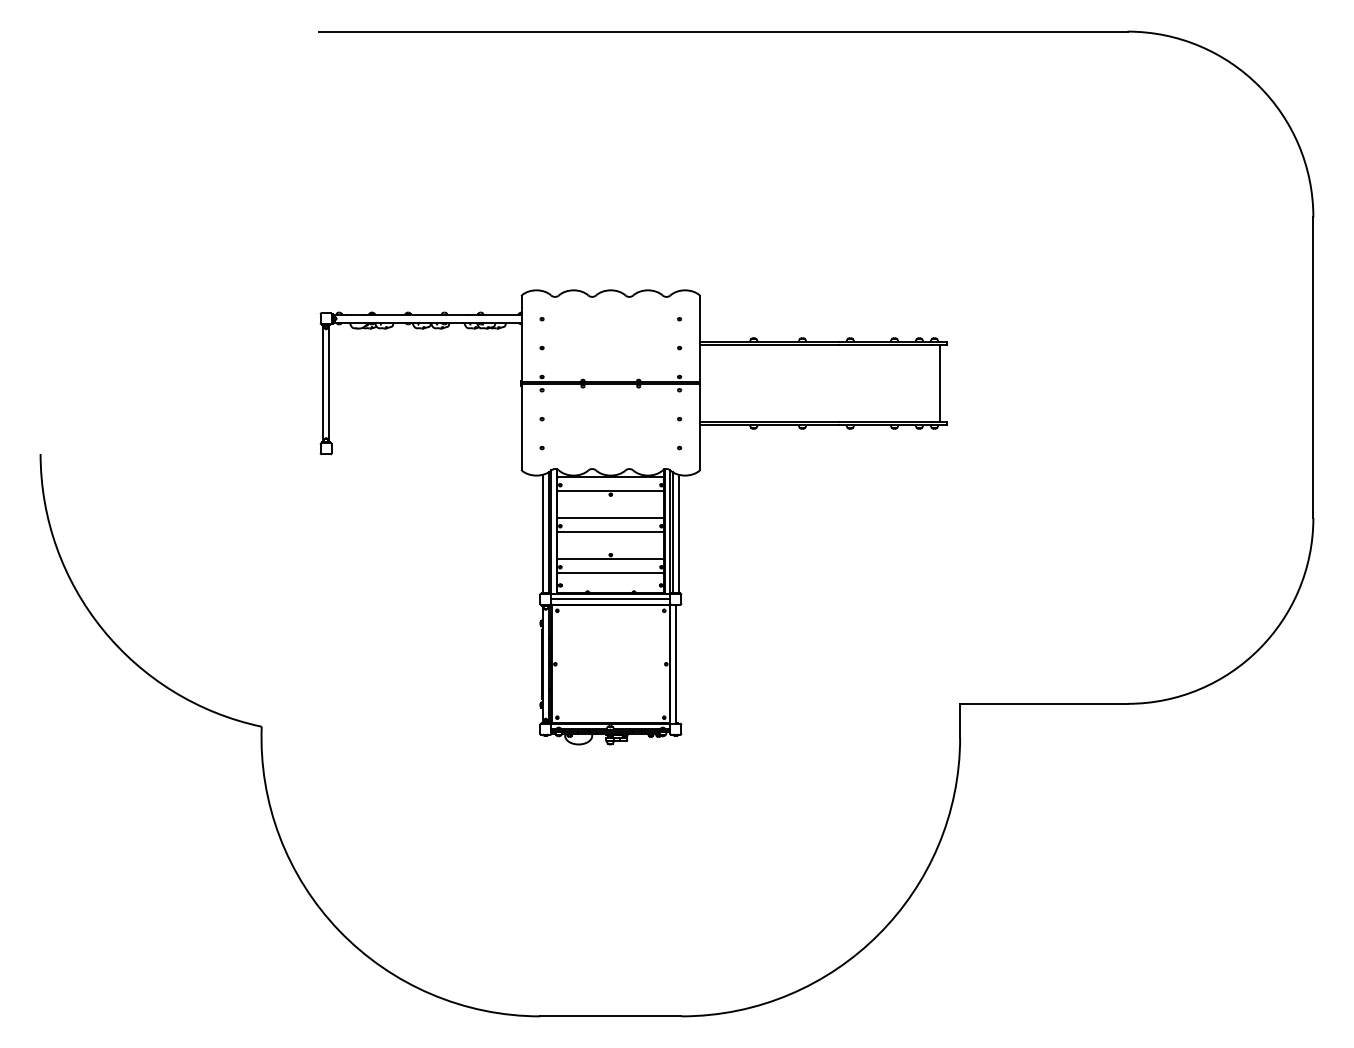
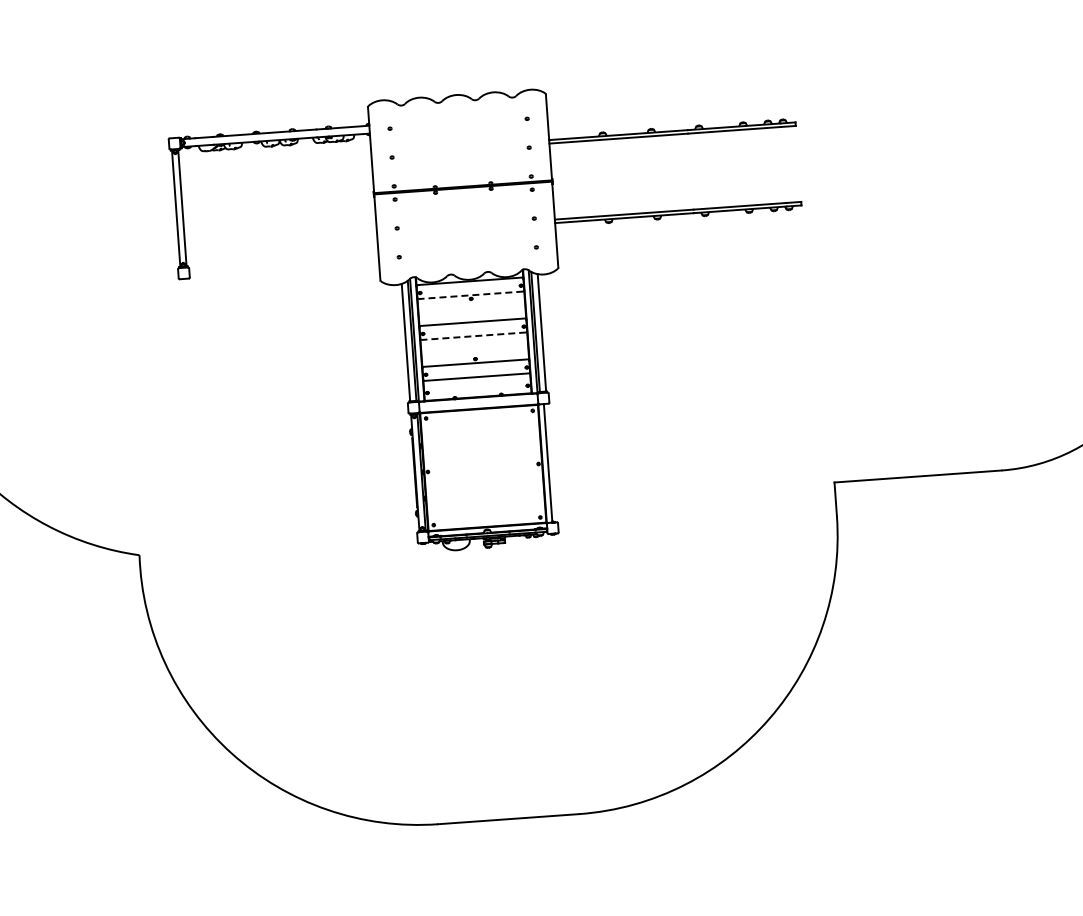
line: (940, 383) -> (792, 164), removed
line: (610, 491) -> (470, 295), solid -> dashed
line: (610, 532) -> (473, 336), solid -> dashed
line: (610, 599) -> (478, 403), removed

